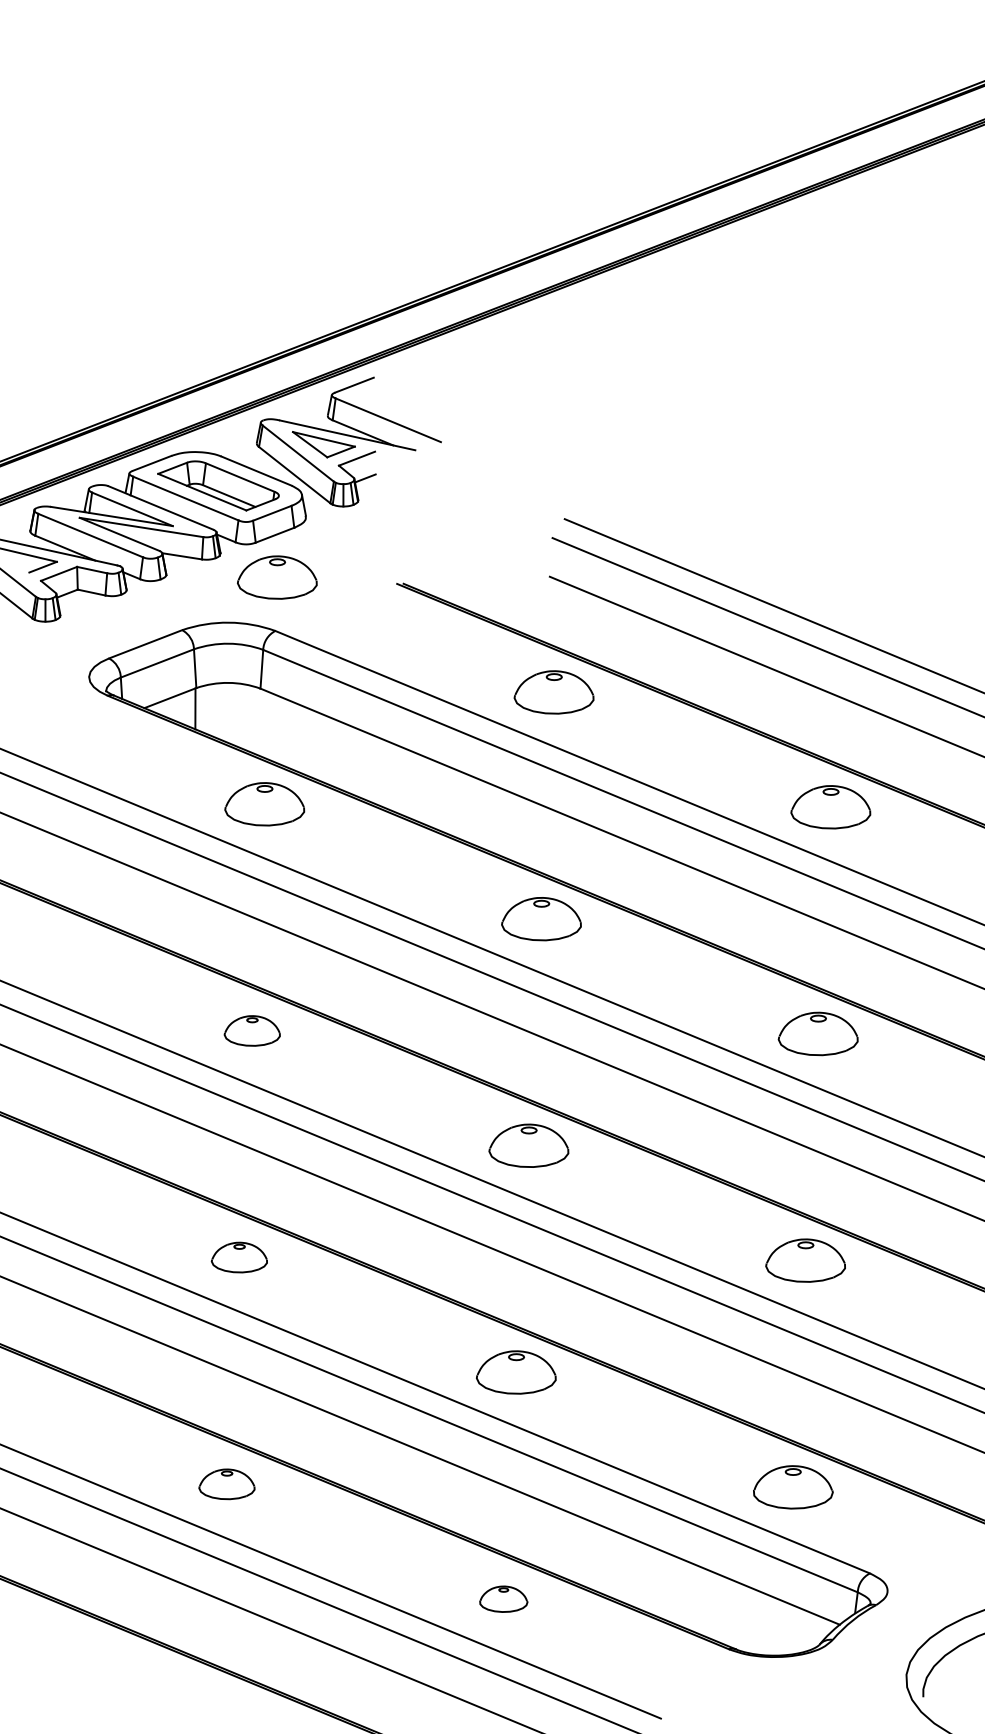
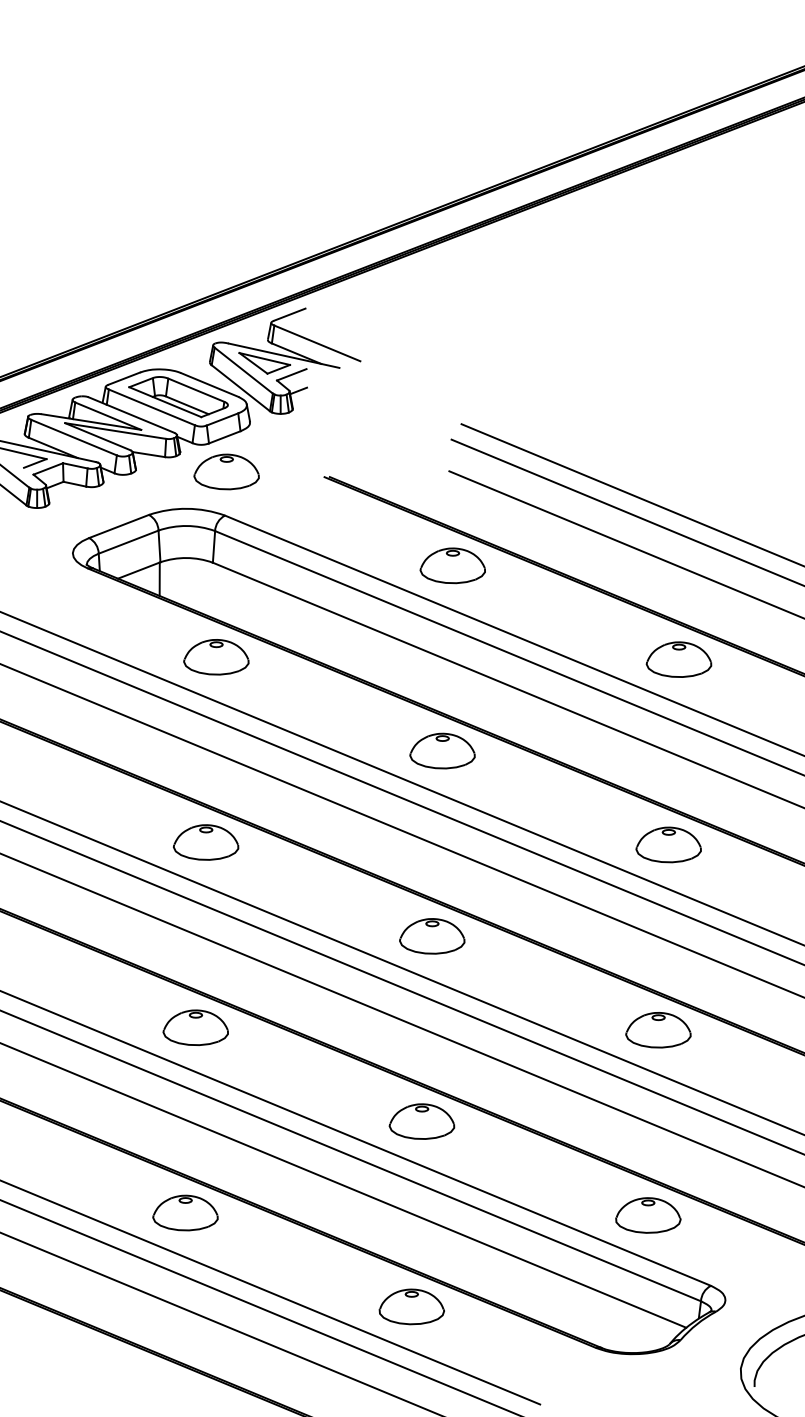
part: (252, 1030) -> (206, 842), size x1.43
part: (239, 1257) -> (195, 1027), size x1.43
part: (226, 1483) -> (185, 1212), size x1.43
part: (503, 1598) -> (411, 1306), size x1.67

